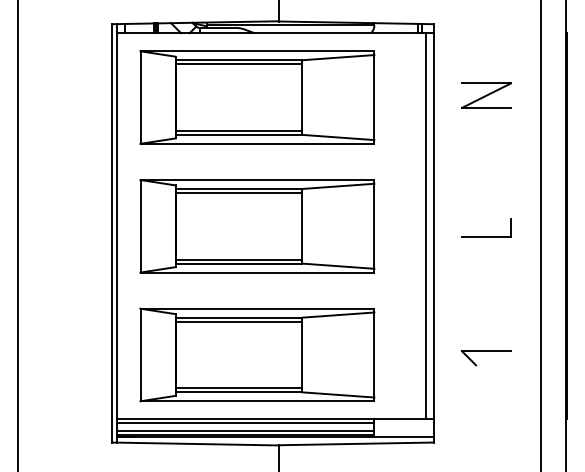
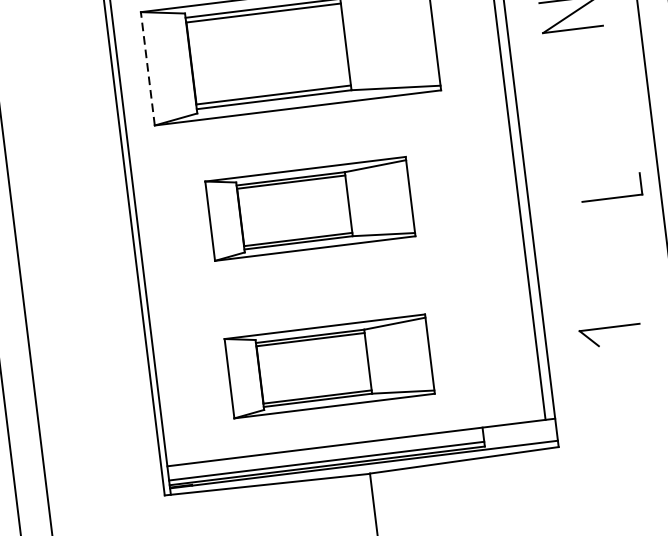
line: (140, 97) -> (147, 68), solid -> dashed
part: (257, 226) -> (310, 209), size x0.7
part: (486, 236) -> (612, 198), moved
part: (257, 354) -> (329, 365), size x0.7
line: (245, 423) -> (325, 452), removed

